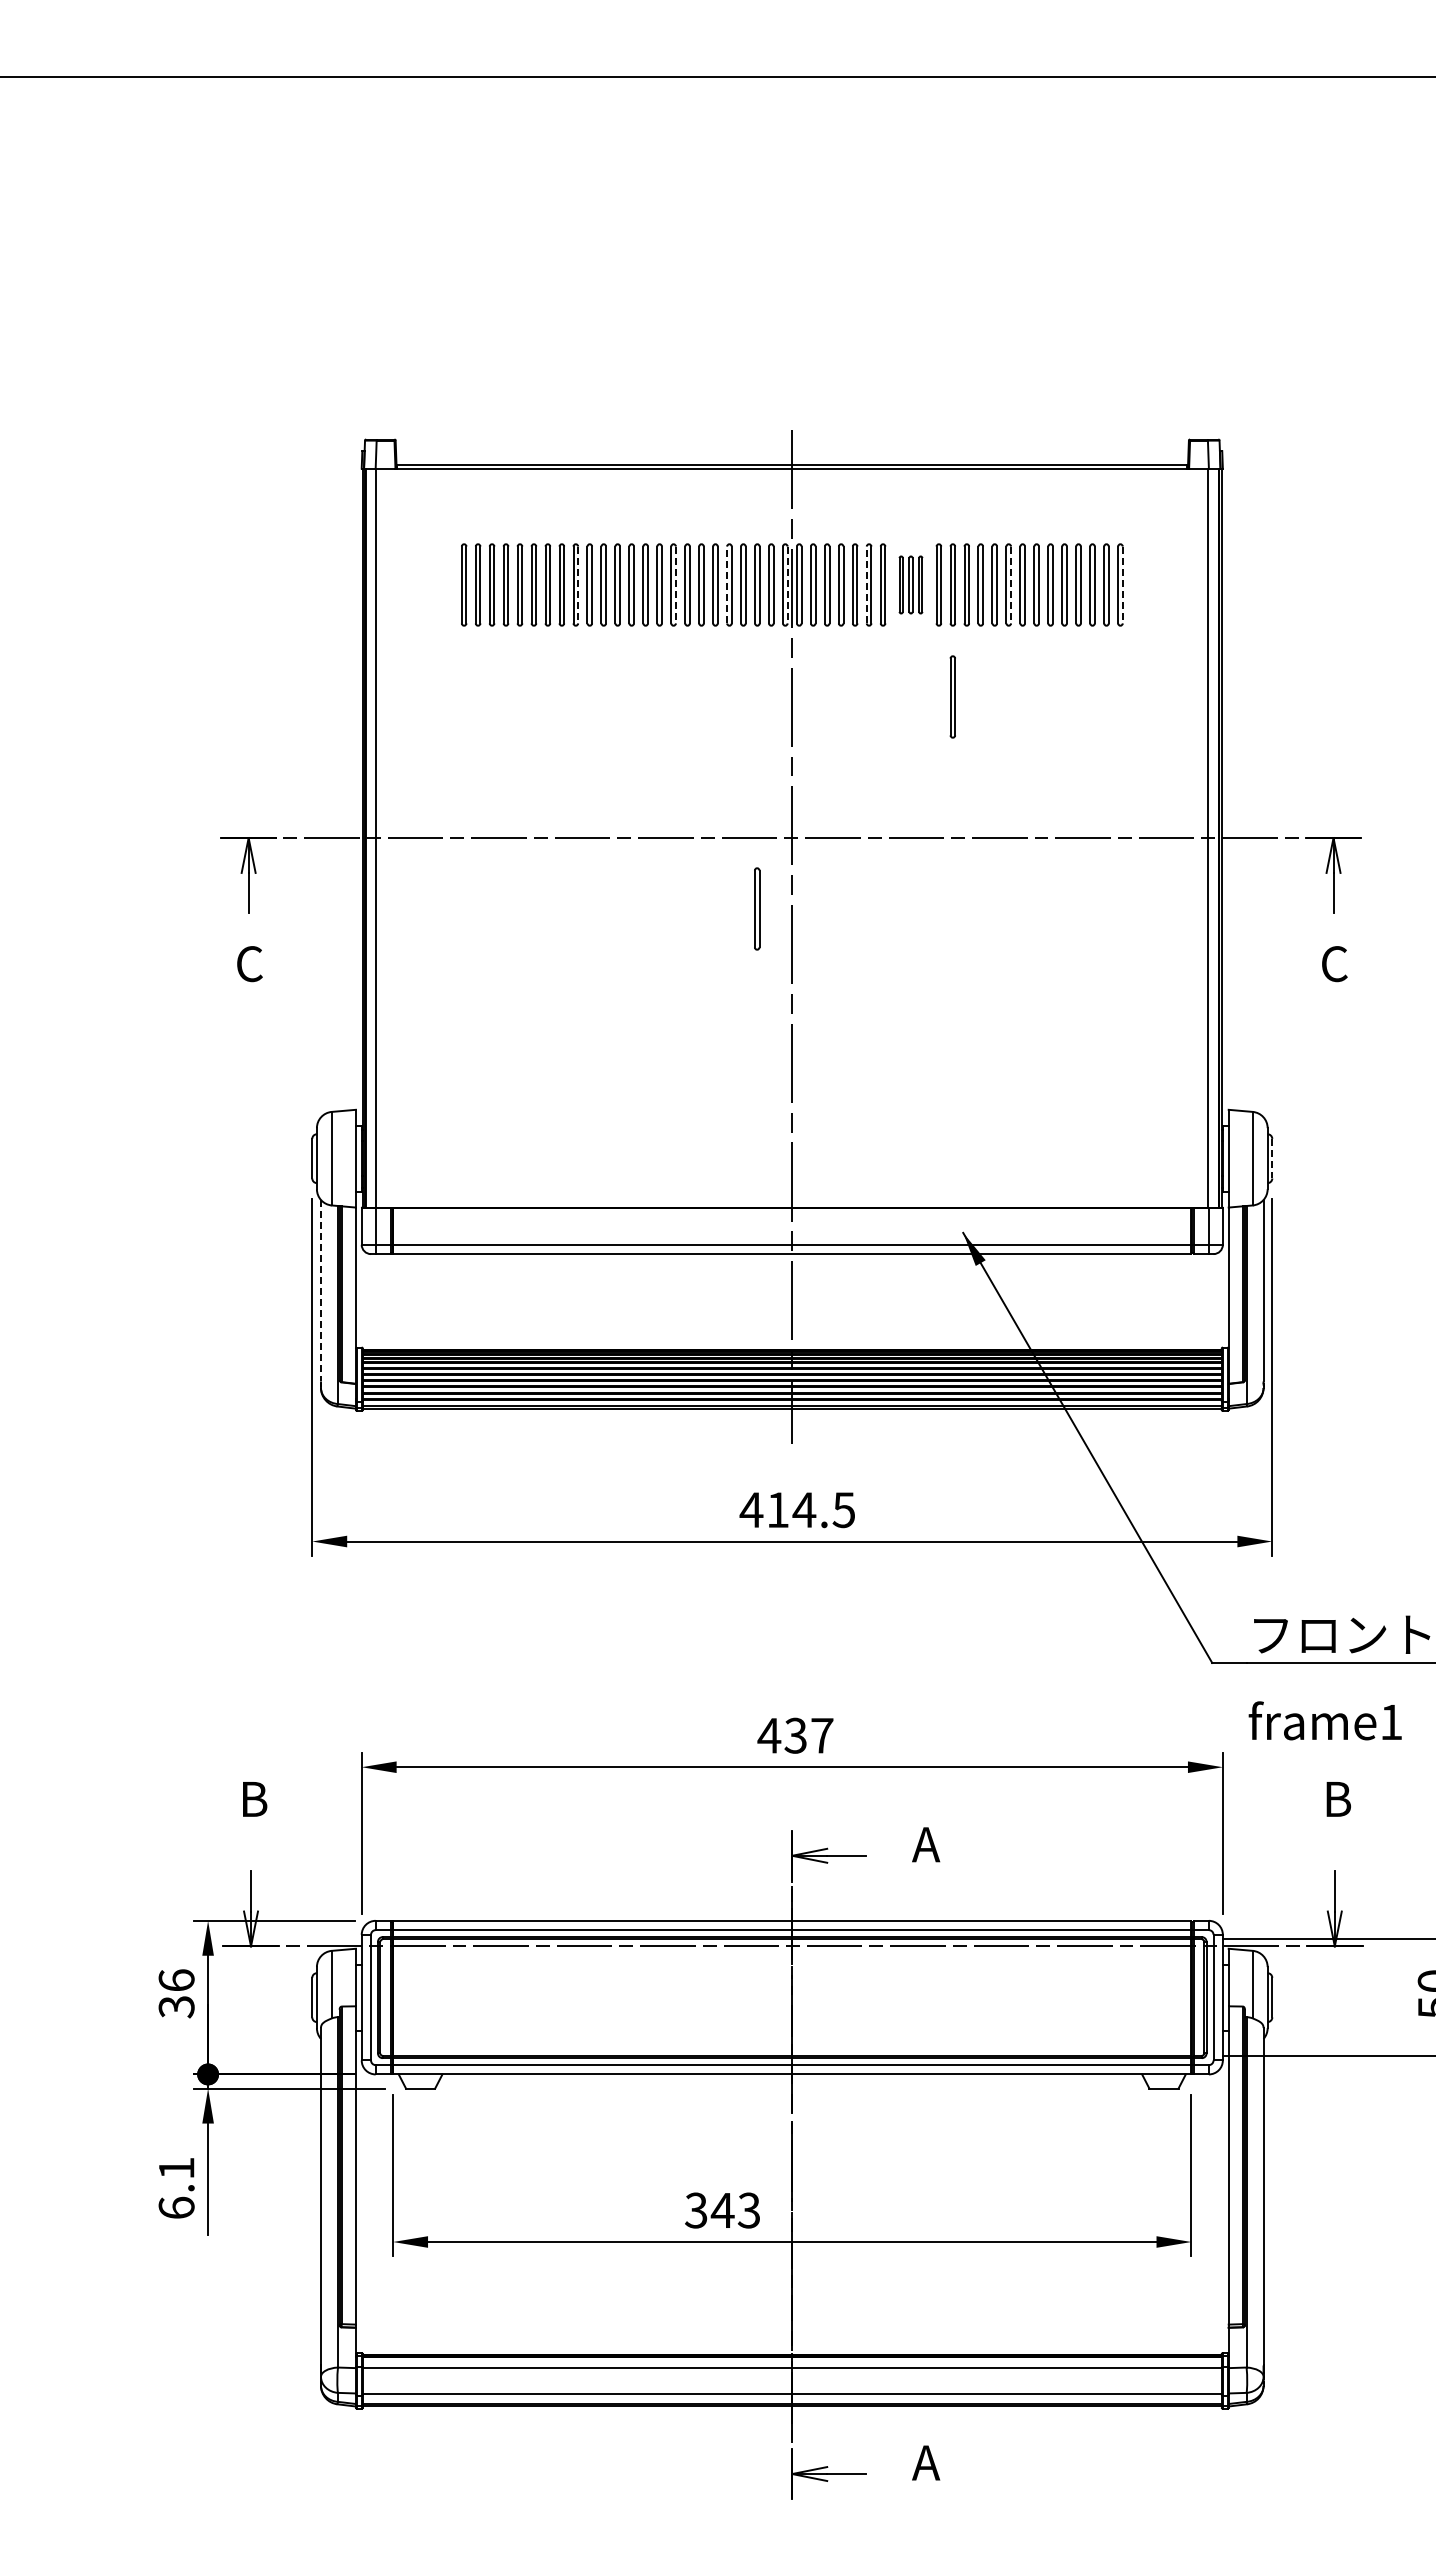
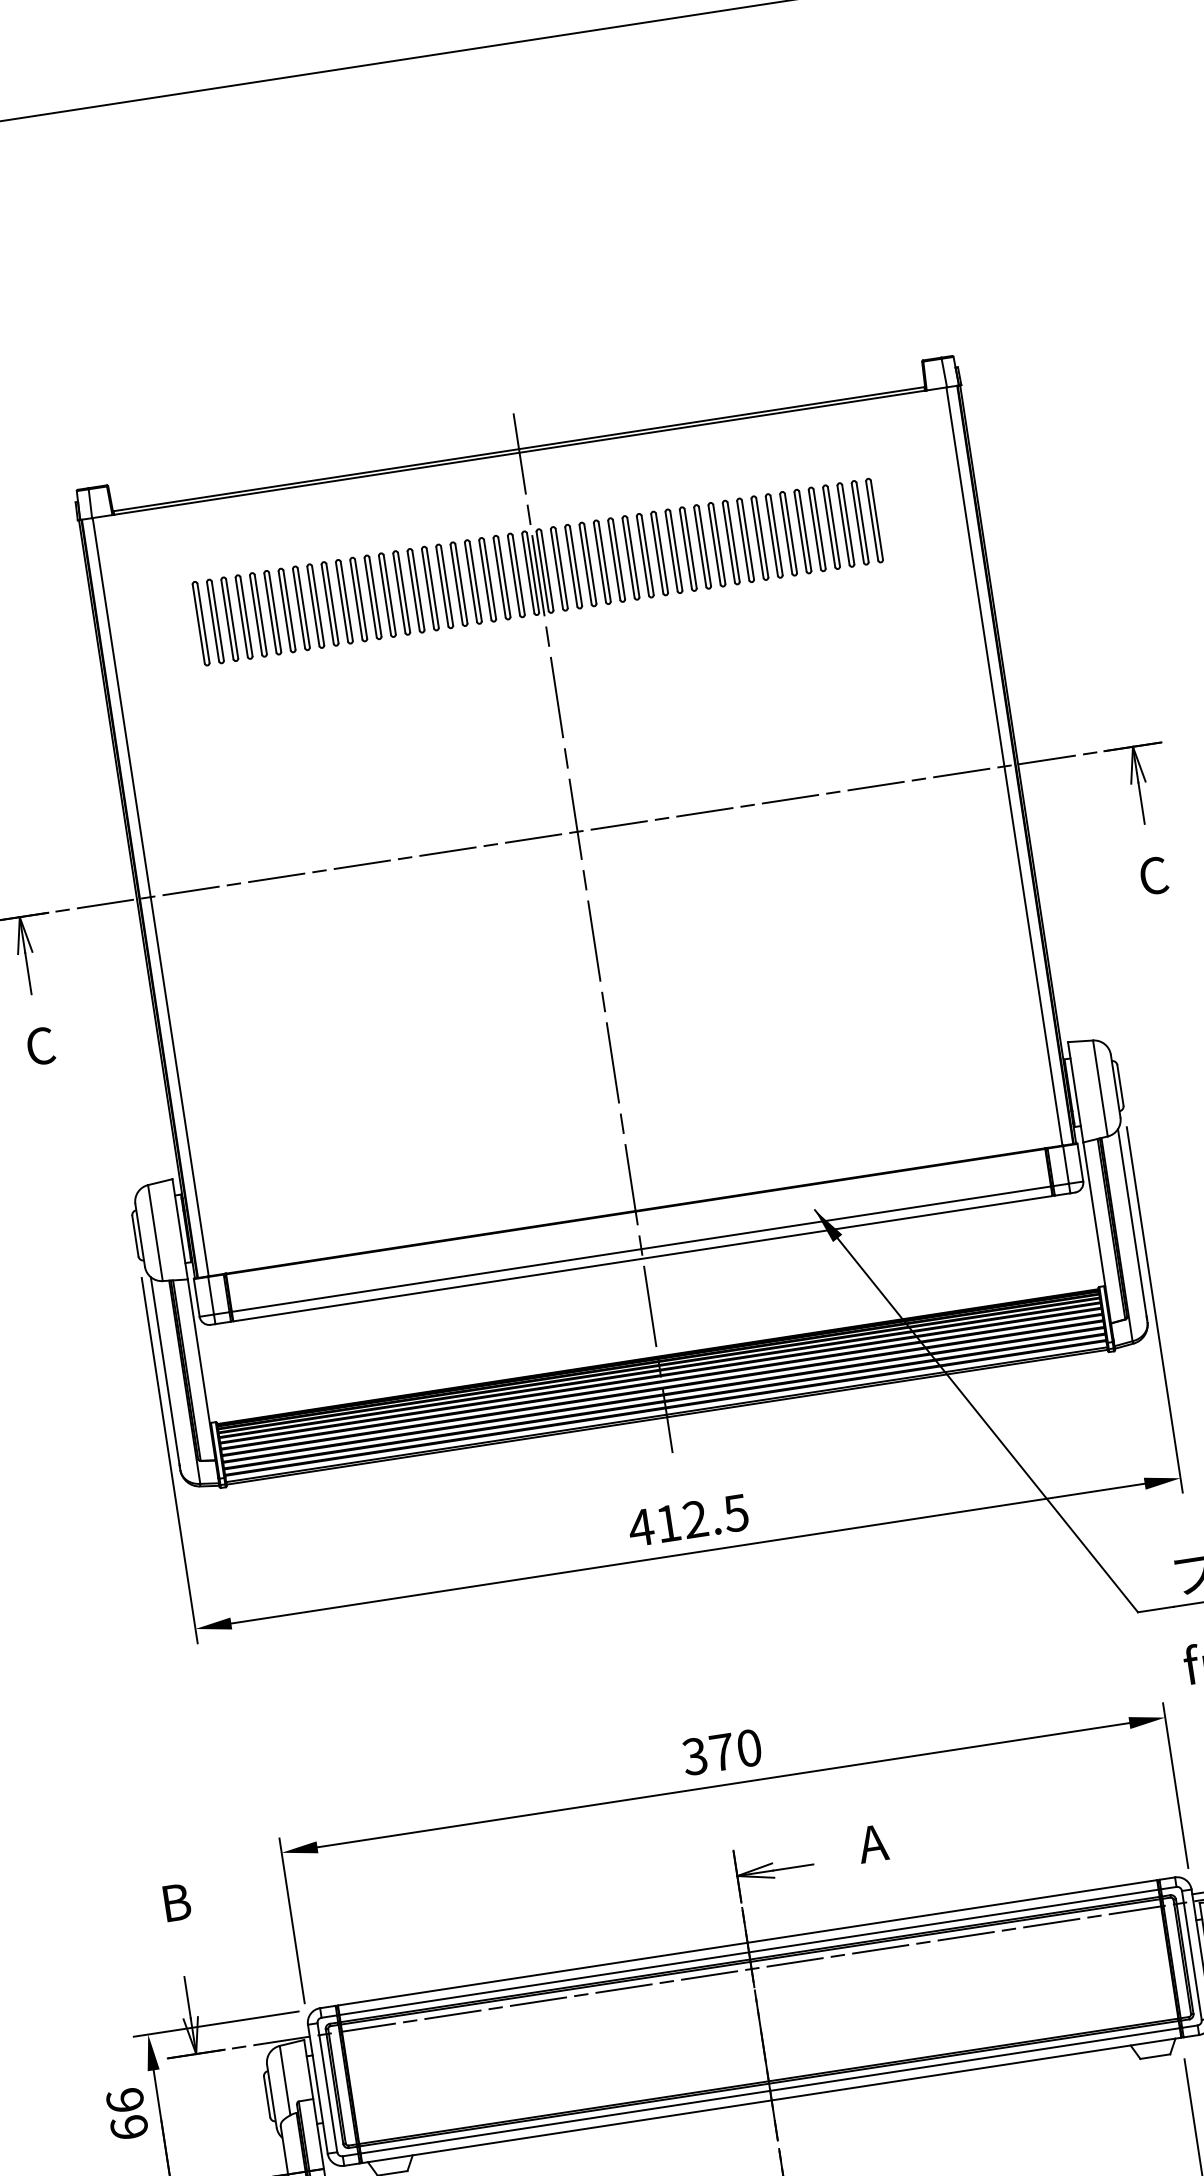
line: (727, 584) -> (471, 581), dashed -> solid
line: (866, 584) -> (613, 560), dashed -> solid
part: (910, 584) -> (659, 553), size x1.43
line: (578, 585) -> (318, 606), dashed -> solid
line: (675, 585) -> (418, 591), dashed -> solid
line: (787, 585) -> (533, 573), dashed -> solid
line: (1011, 585) -> (762, 538), dashed -> solid
line: (1122, 585) -> (876, 520), dashed -> solid
part: (952, 696) -> (719, 661), removed
part: (757, 908) -> (552, 909), removed
line: (1272, 1158) -> (1120, 1085), dashed -> solid
line: (321, 1290) -> (165, 1369), dashed -> solid
text: (804, 1509) -> (695, 1518), 414.5 -> 412.5
text: (795, 1735) -> (721, 1752), 437 -> 370
text: (176, 2006) -> (129, 2127), 36 -> 66

